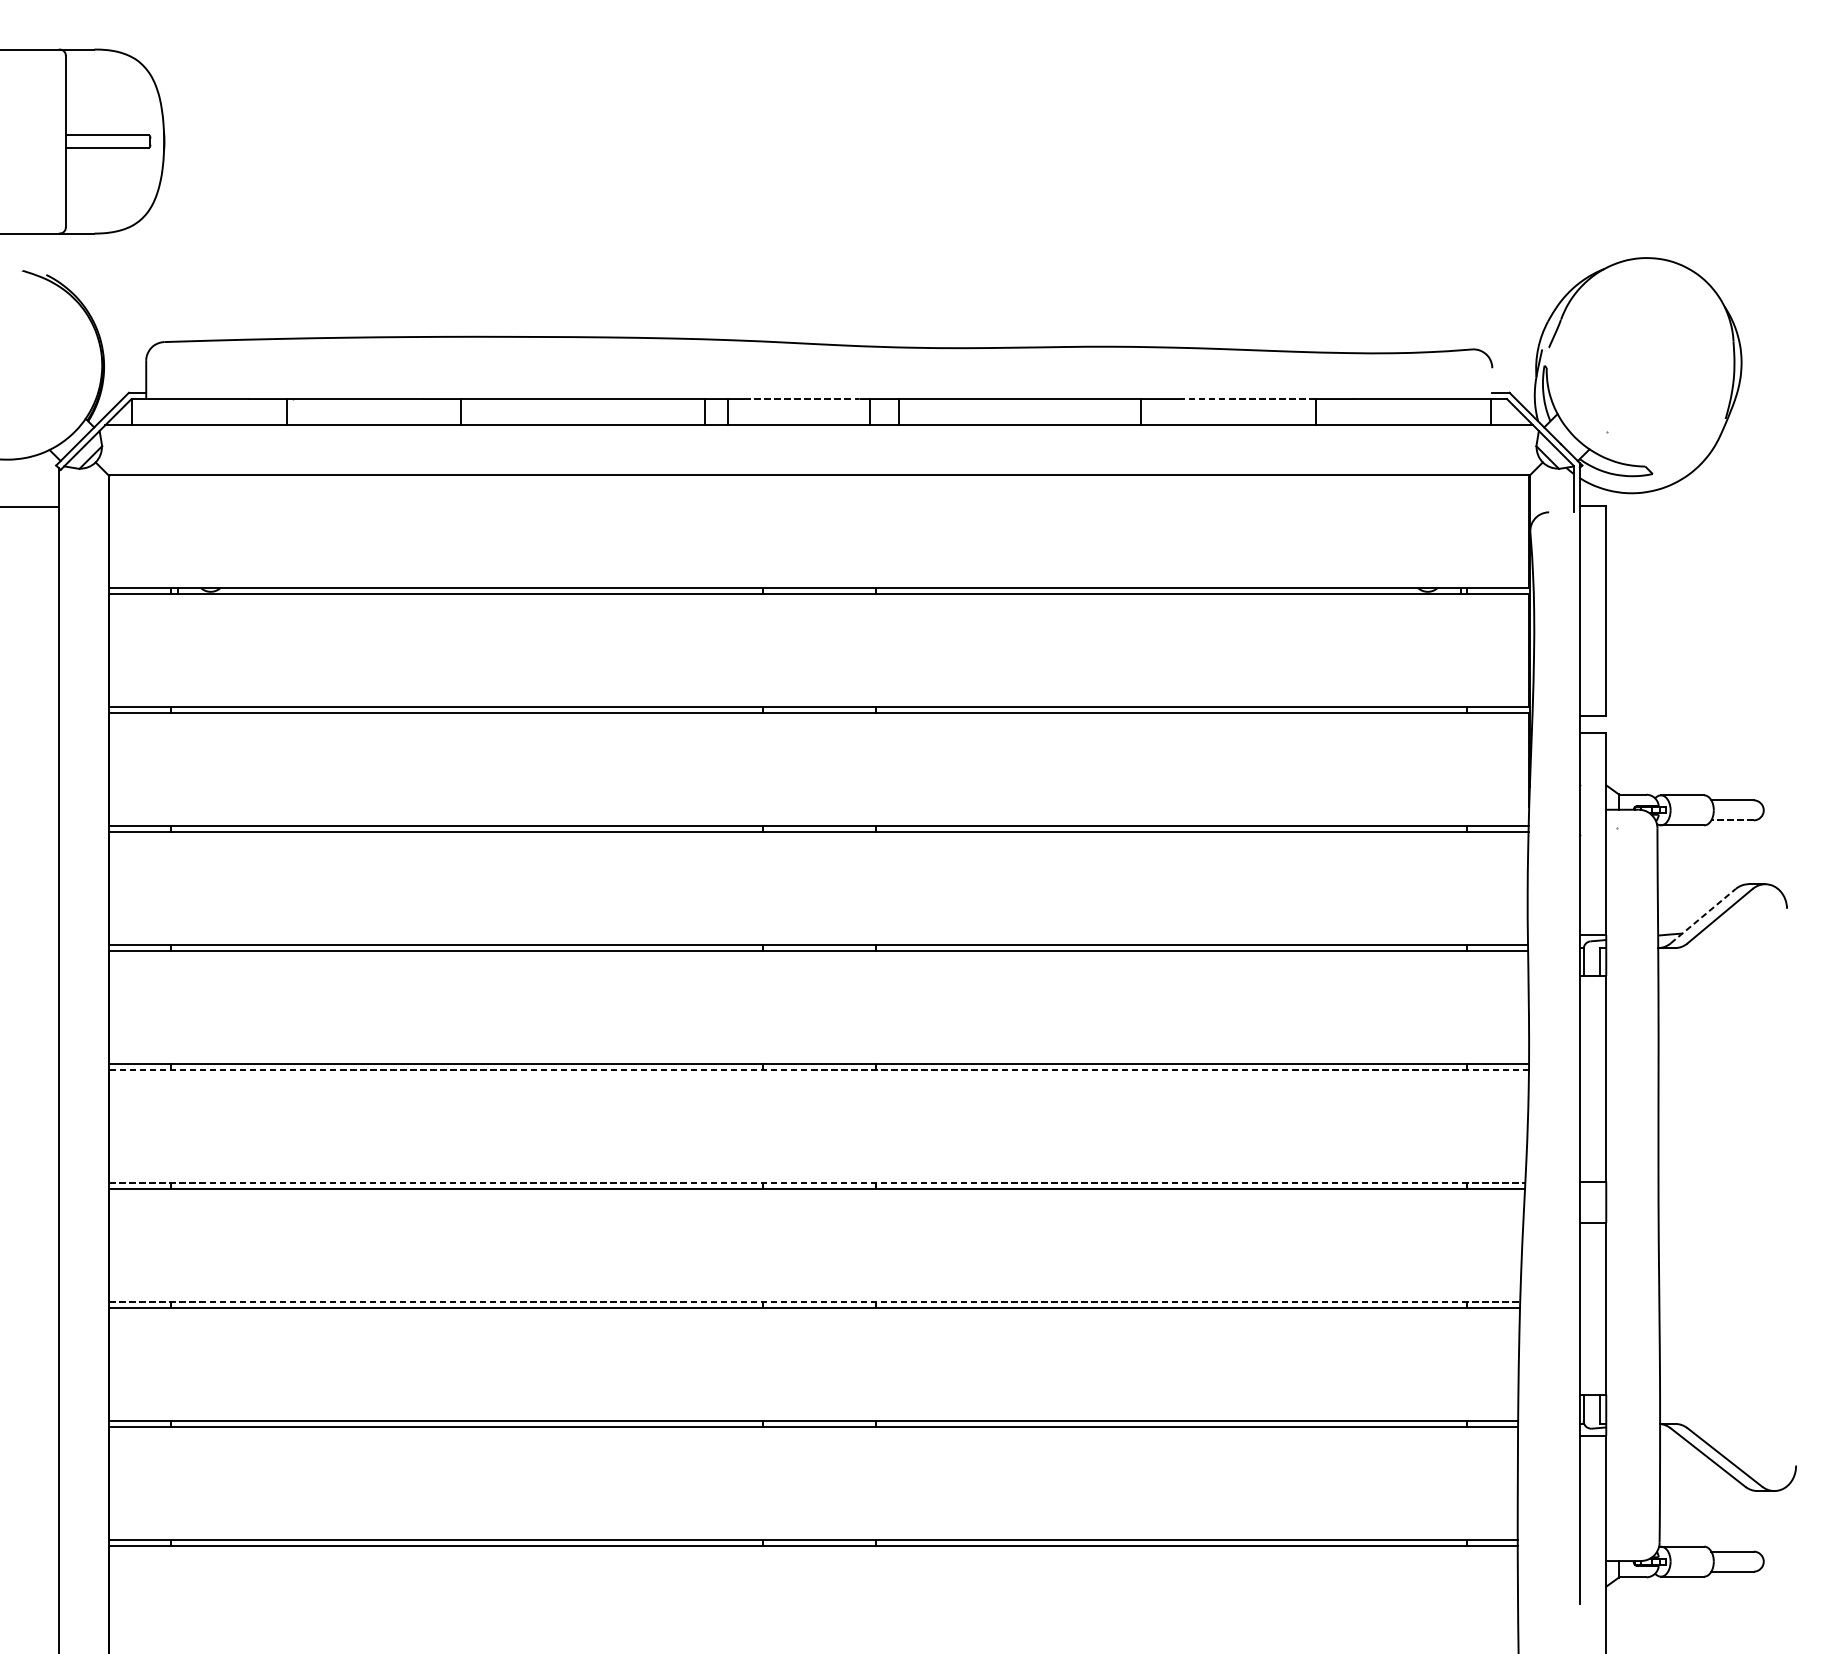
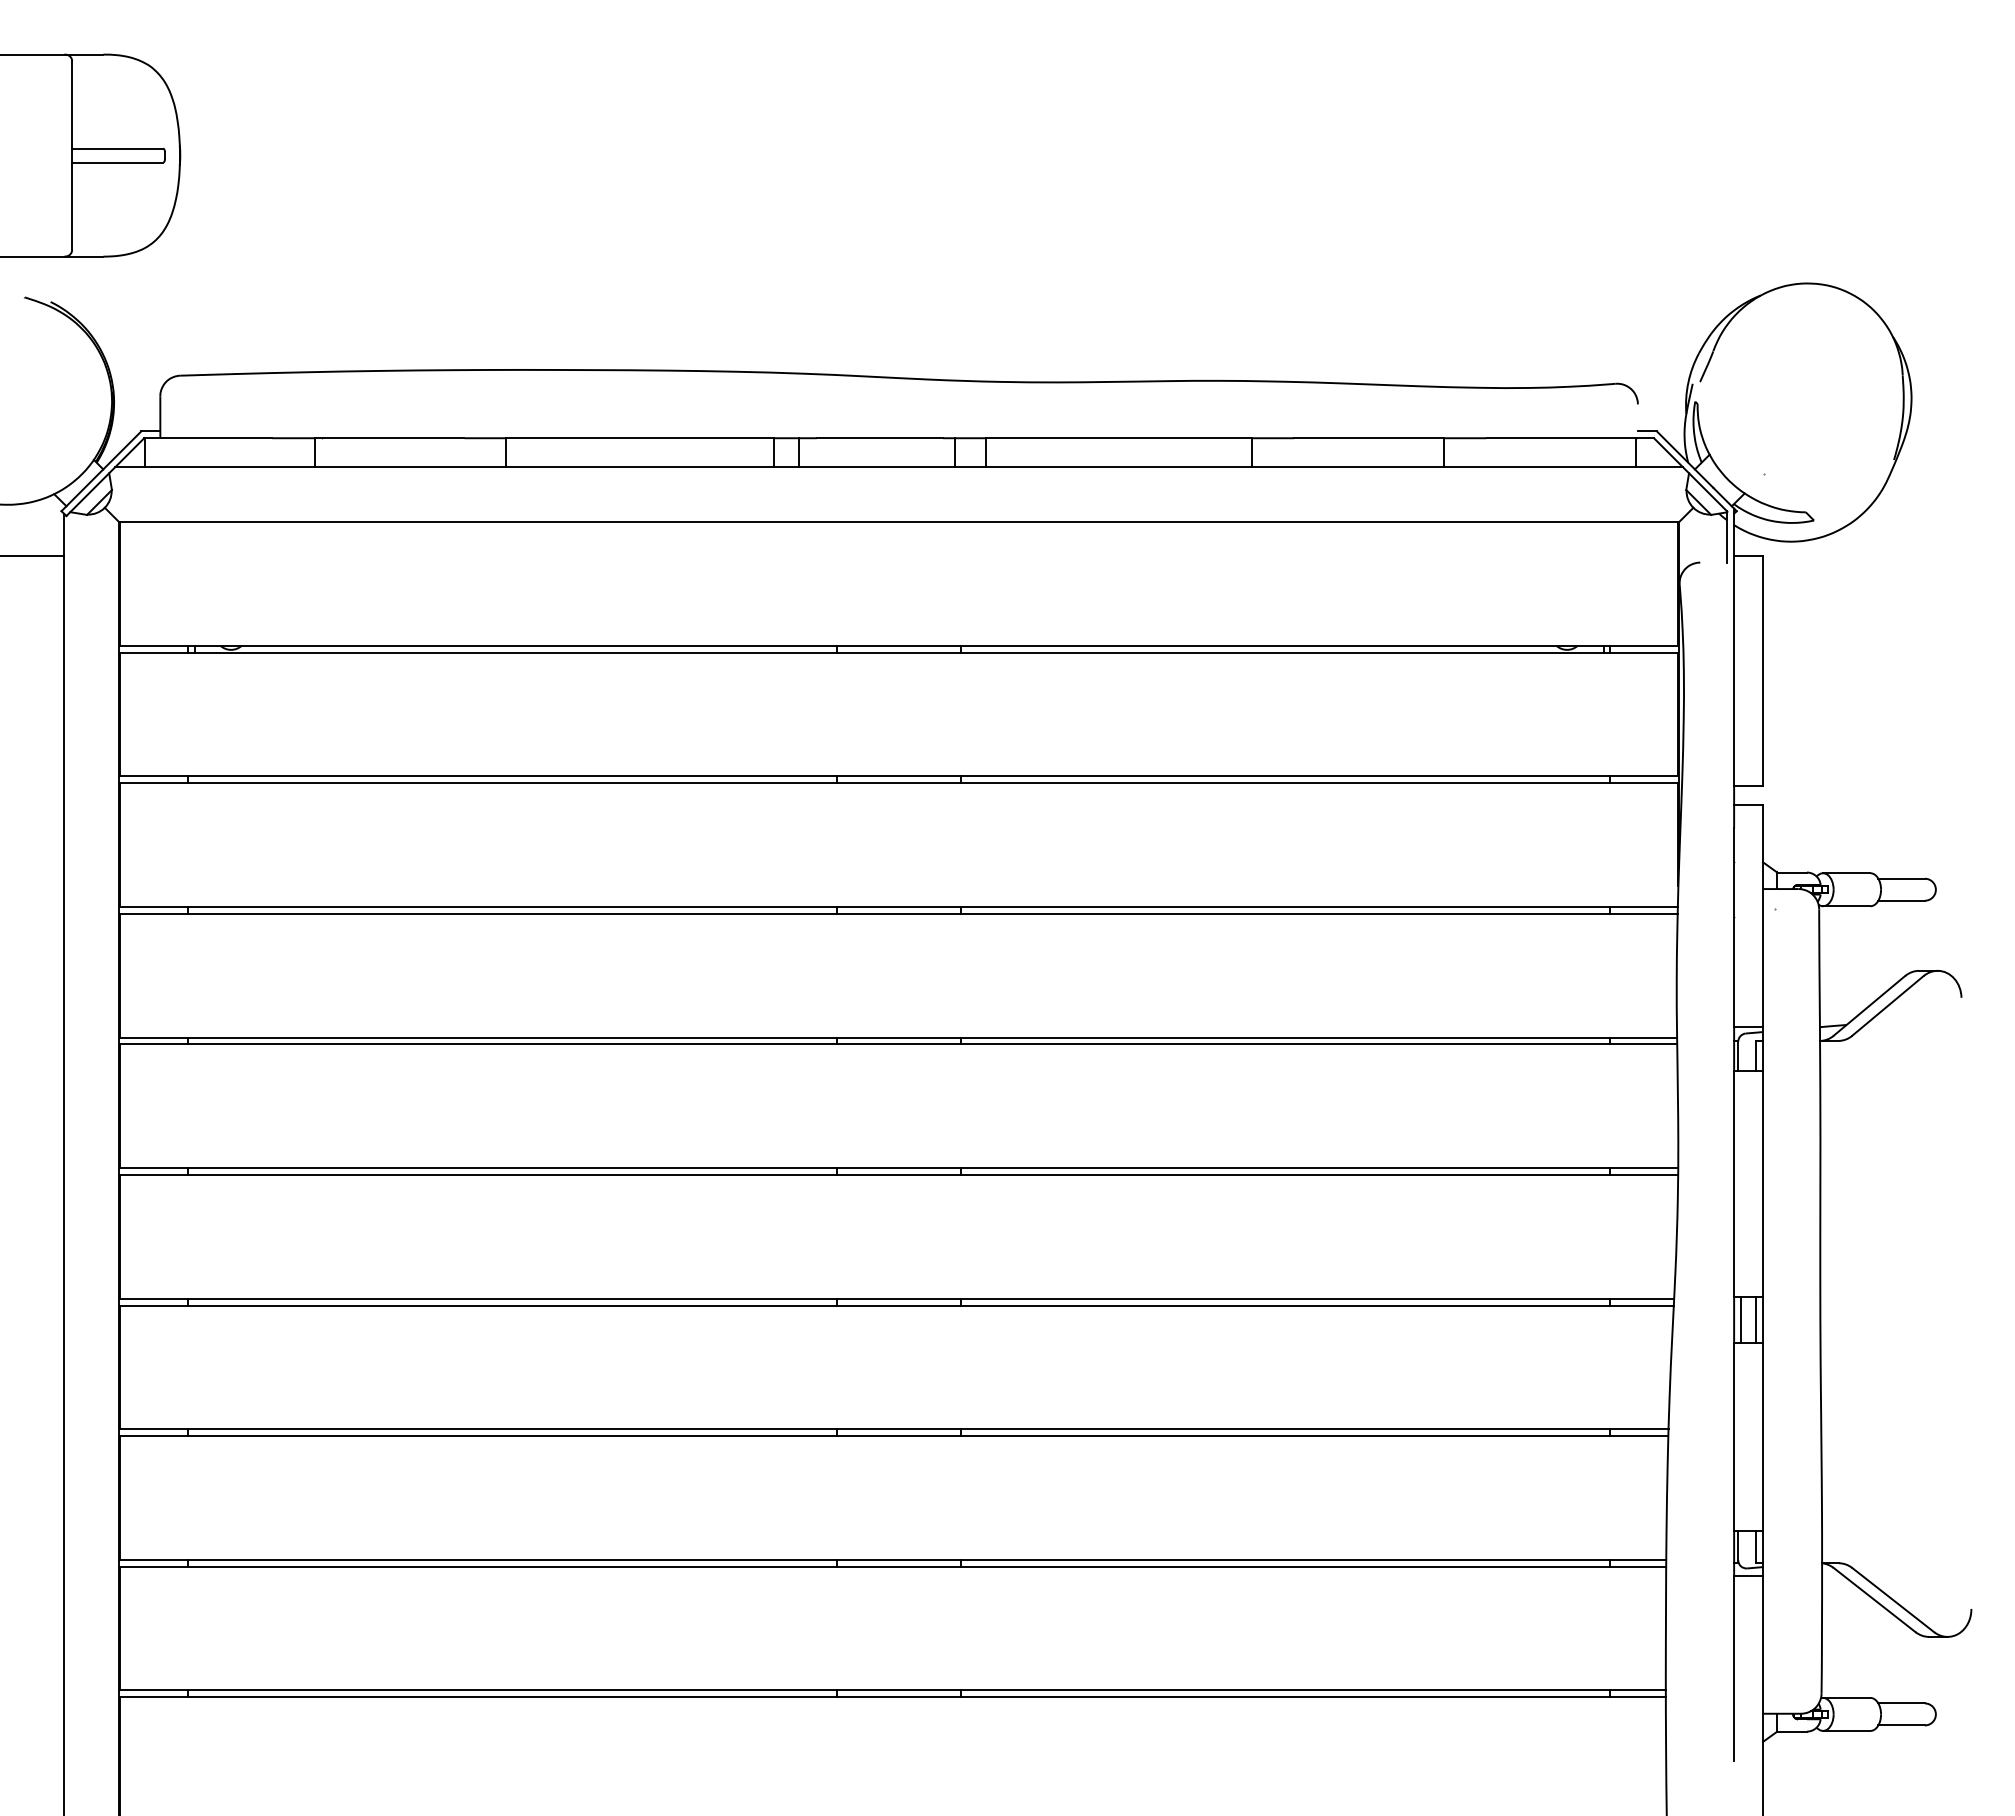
line: (802, 399) -> (880, 438), dashed -> solid
line: (1247, 399) -> (1369, 438), dashed -> solid
line: (1732, 820) -> (1901, 900), dashed -> solid
line: (1703, 915) -> (1869, 1005), dashed -> solid
line: (818, 1069) -> (898, 1174), dashed -> solid
line: (817, 1182) -> (897, 1298), dashed -> solid
line: (1586, 1201) -> (1741, 1319), added
line: (1600, 1201) -> (1756, 1319), added
line: (815, 1302) -> (894, 1429), dashed -> solid

